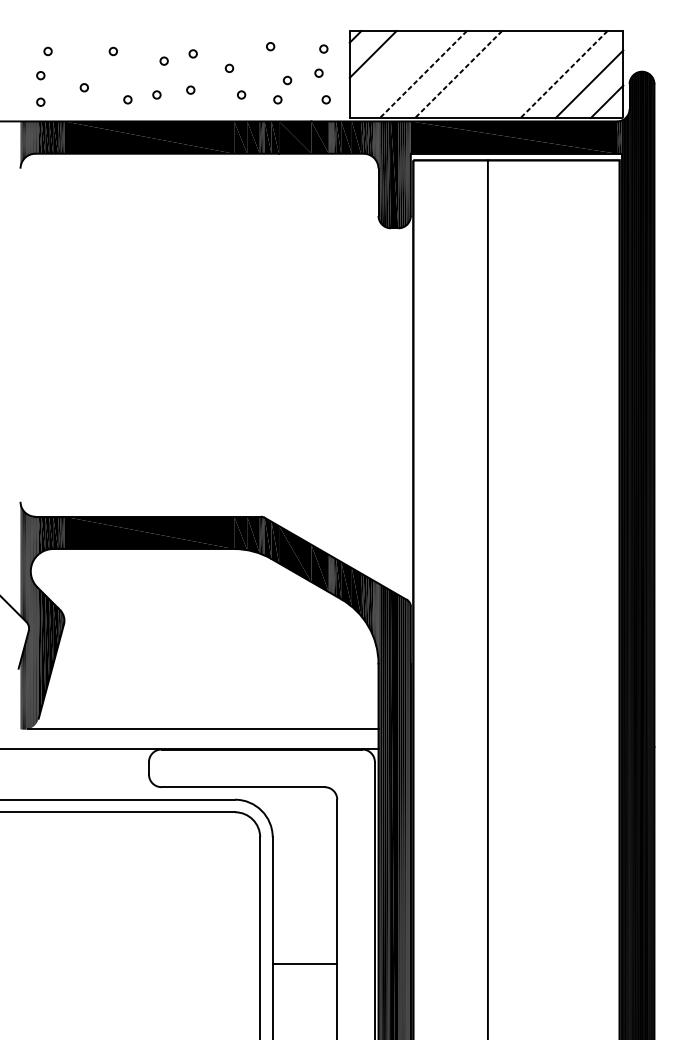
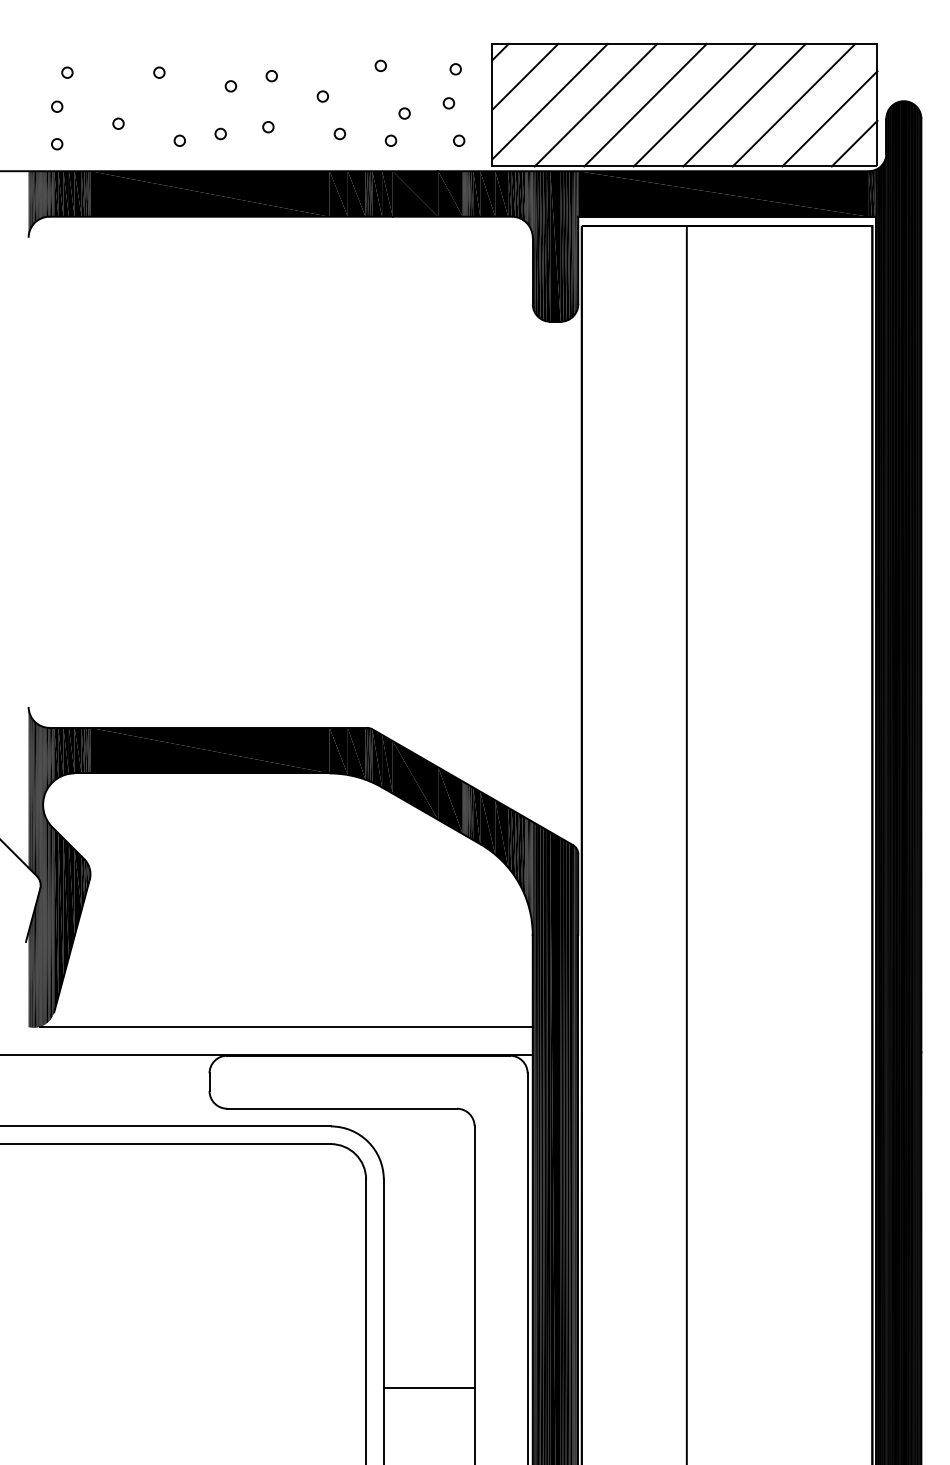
line: (390, 71) -> (549, 101), added
line: (423, 74) -> (596, 105), dashed -> solid
line: (458, 74) -> (645, 105), dashed -> solid
line: (493, 74) -> (694, 104), added
line: (528, 74) -> (744, 104), added
line: (564, 74) -> (794, 105), dashed -> solid
line: (304, 963) -> (428, 1387), moved

